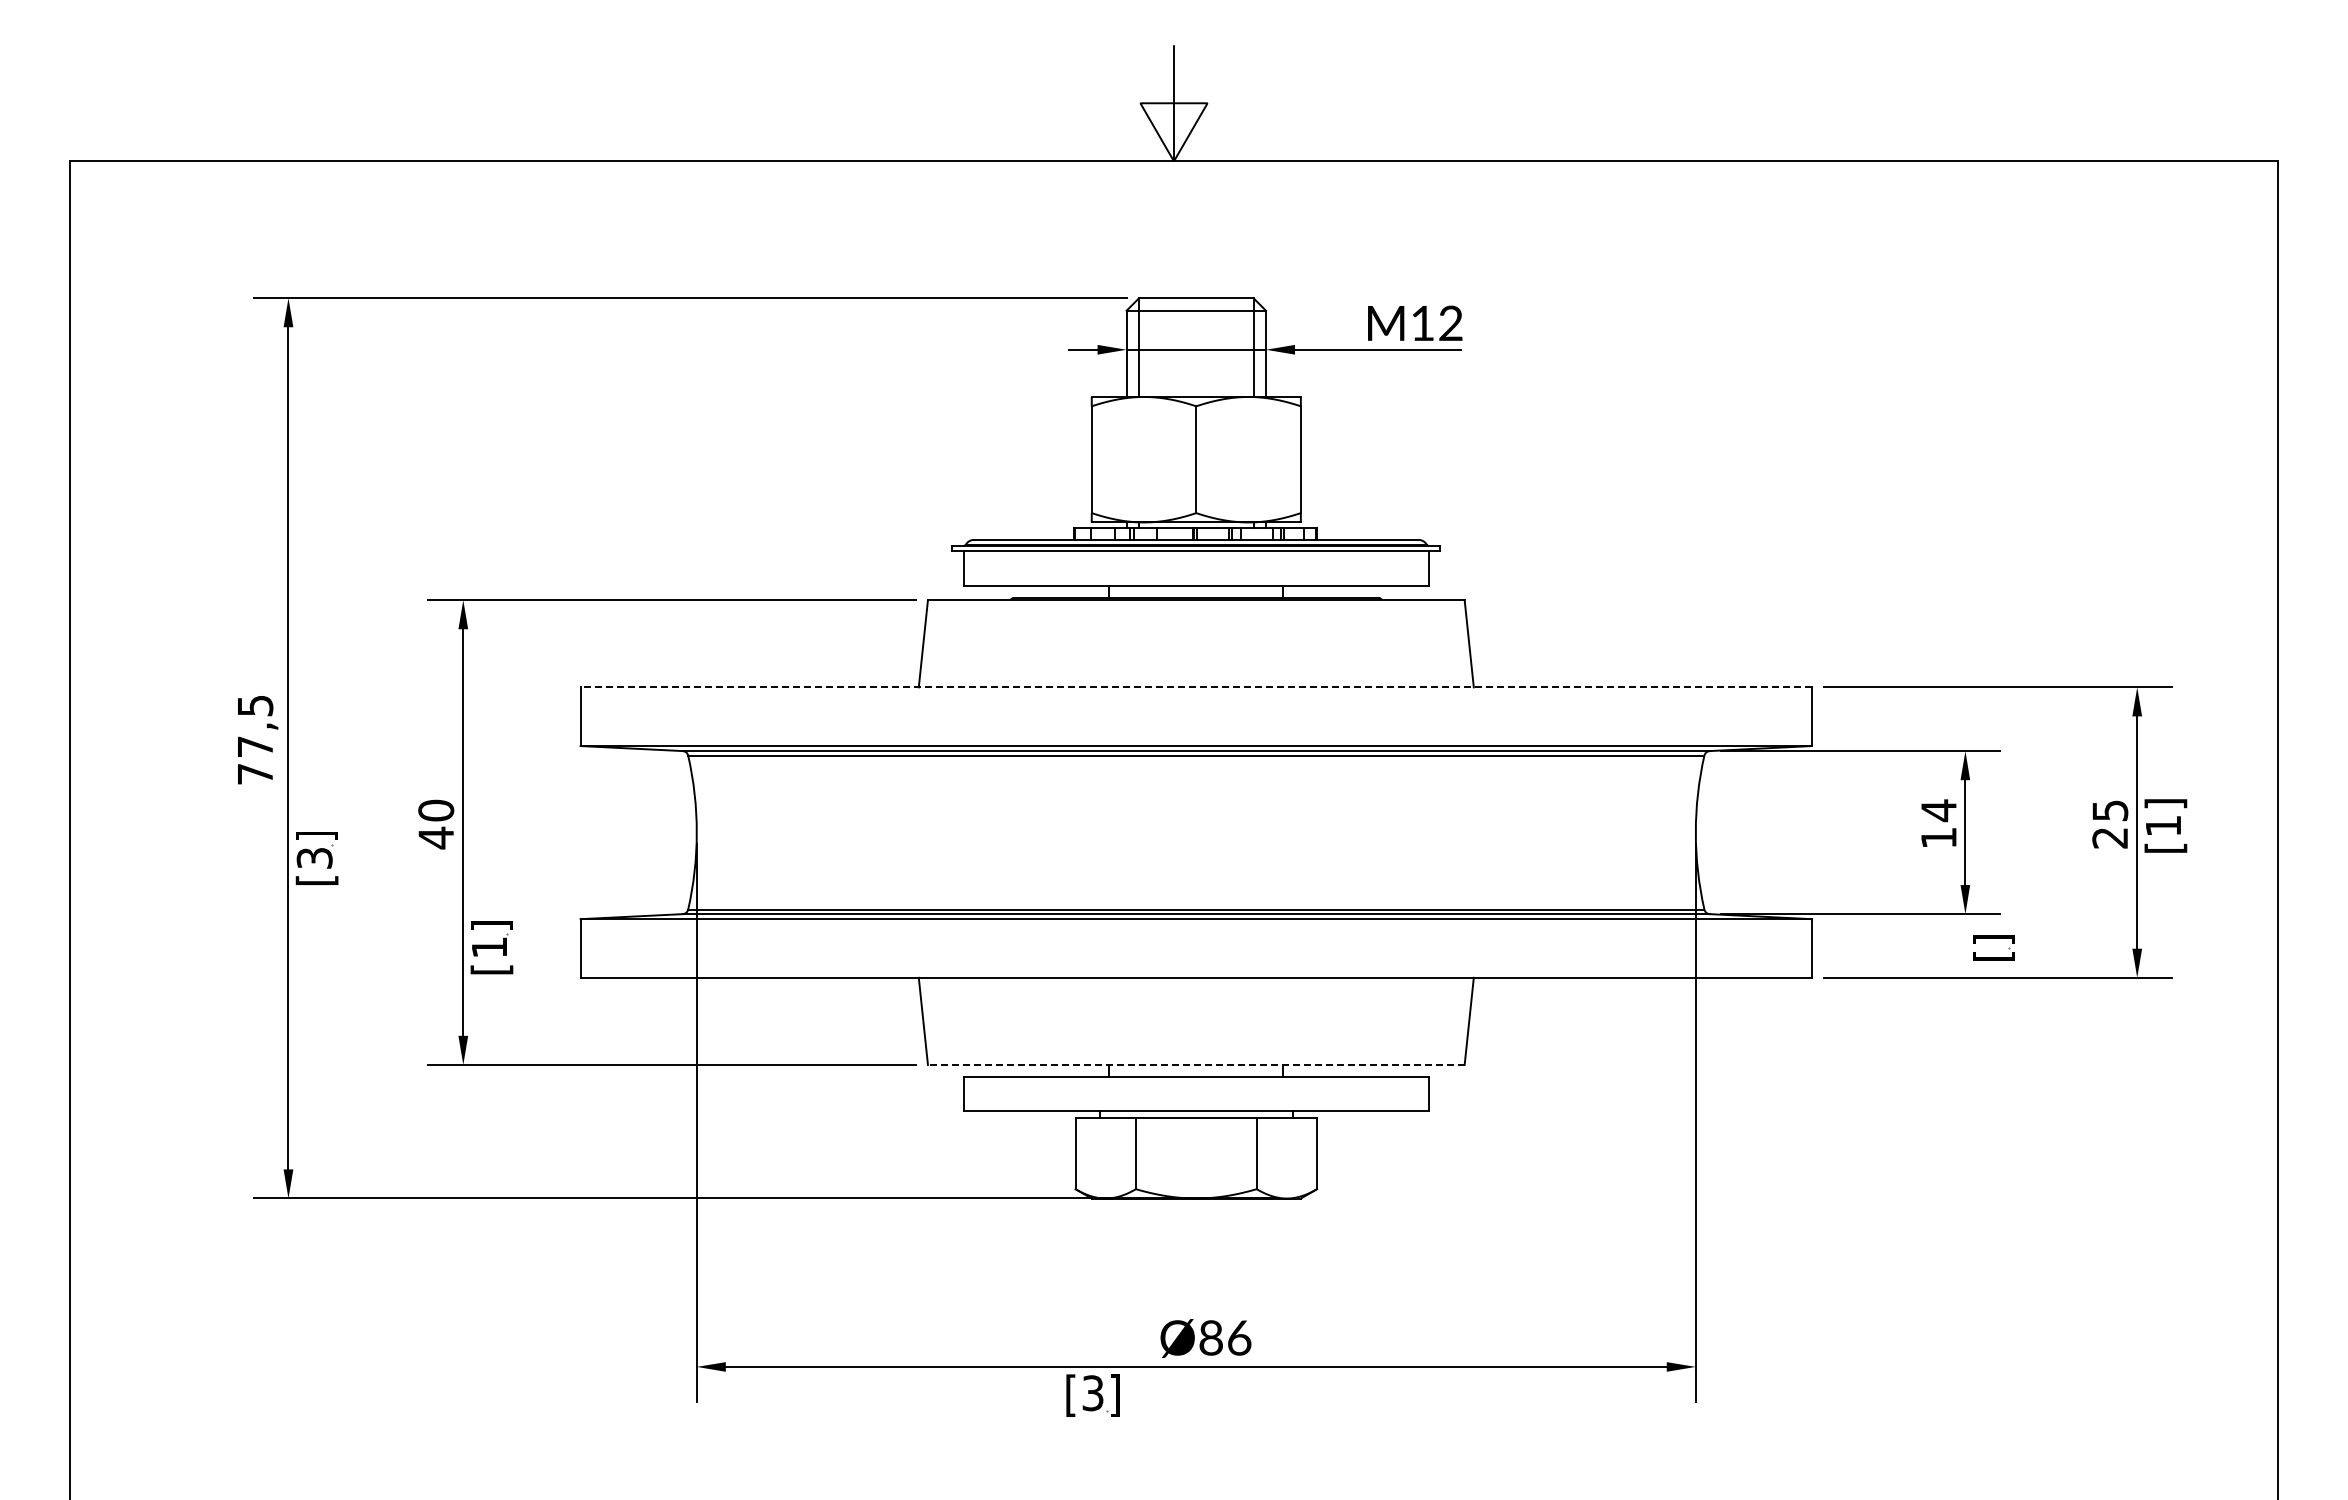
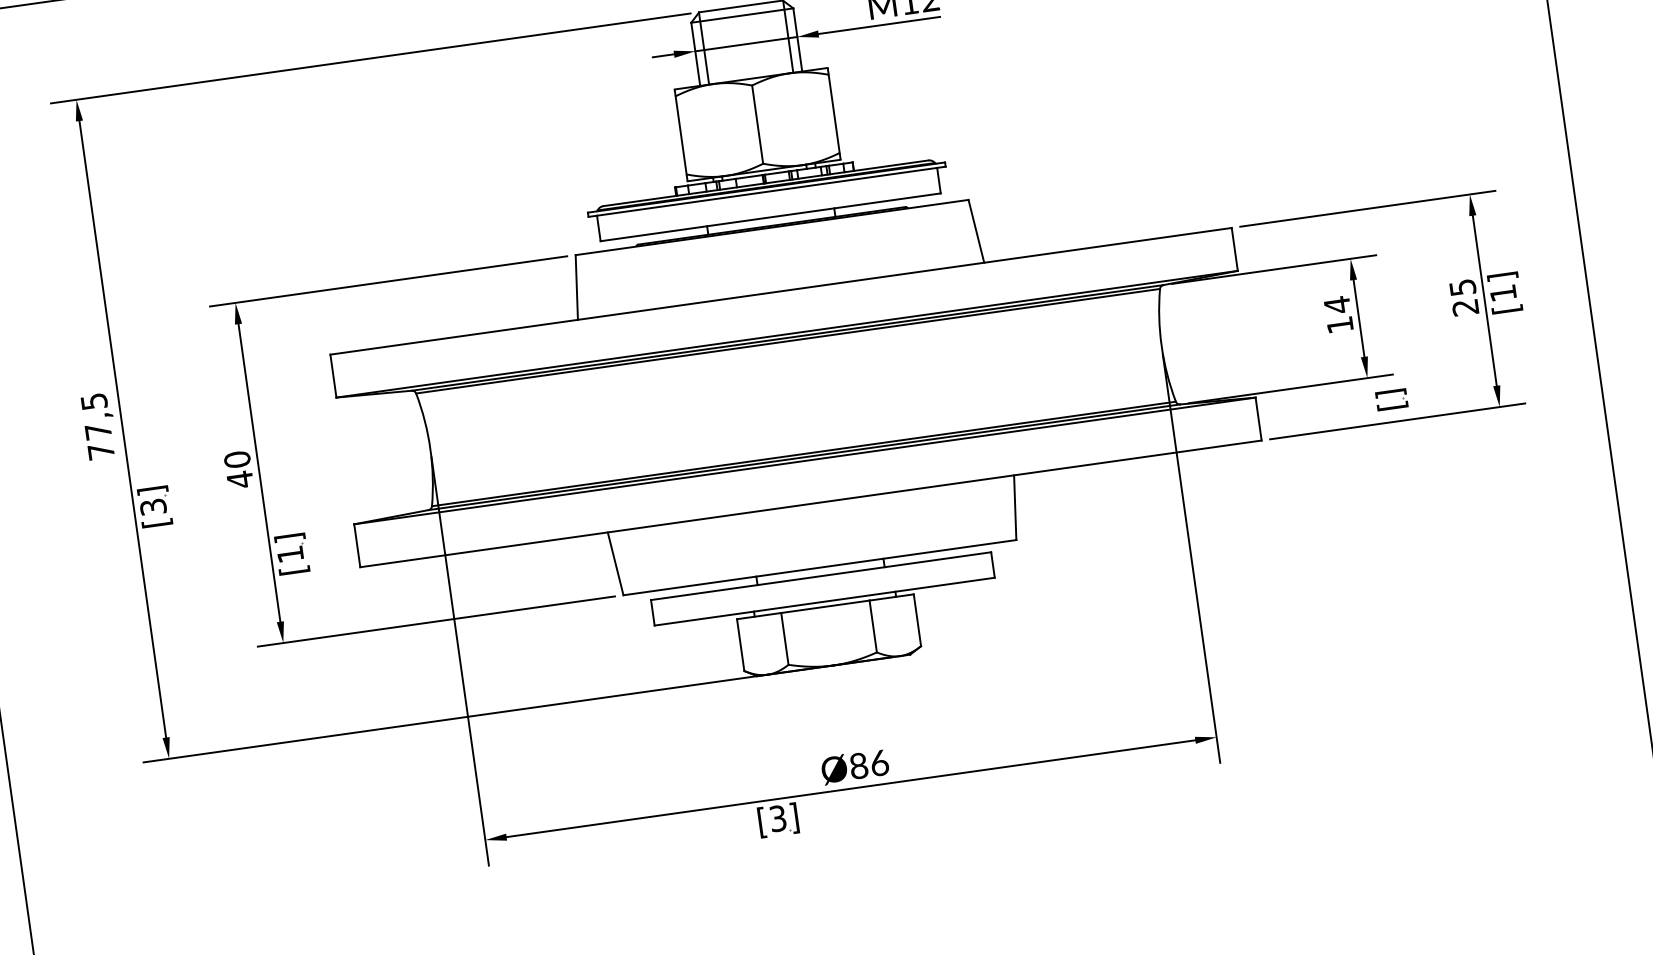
line: (1196, 687) -> (781, 291), dashed -> solid
line: (1195, 1064) -> (819, 567), dashed -> solid

